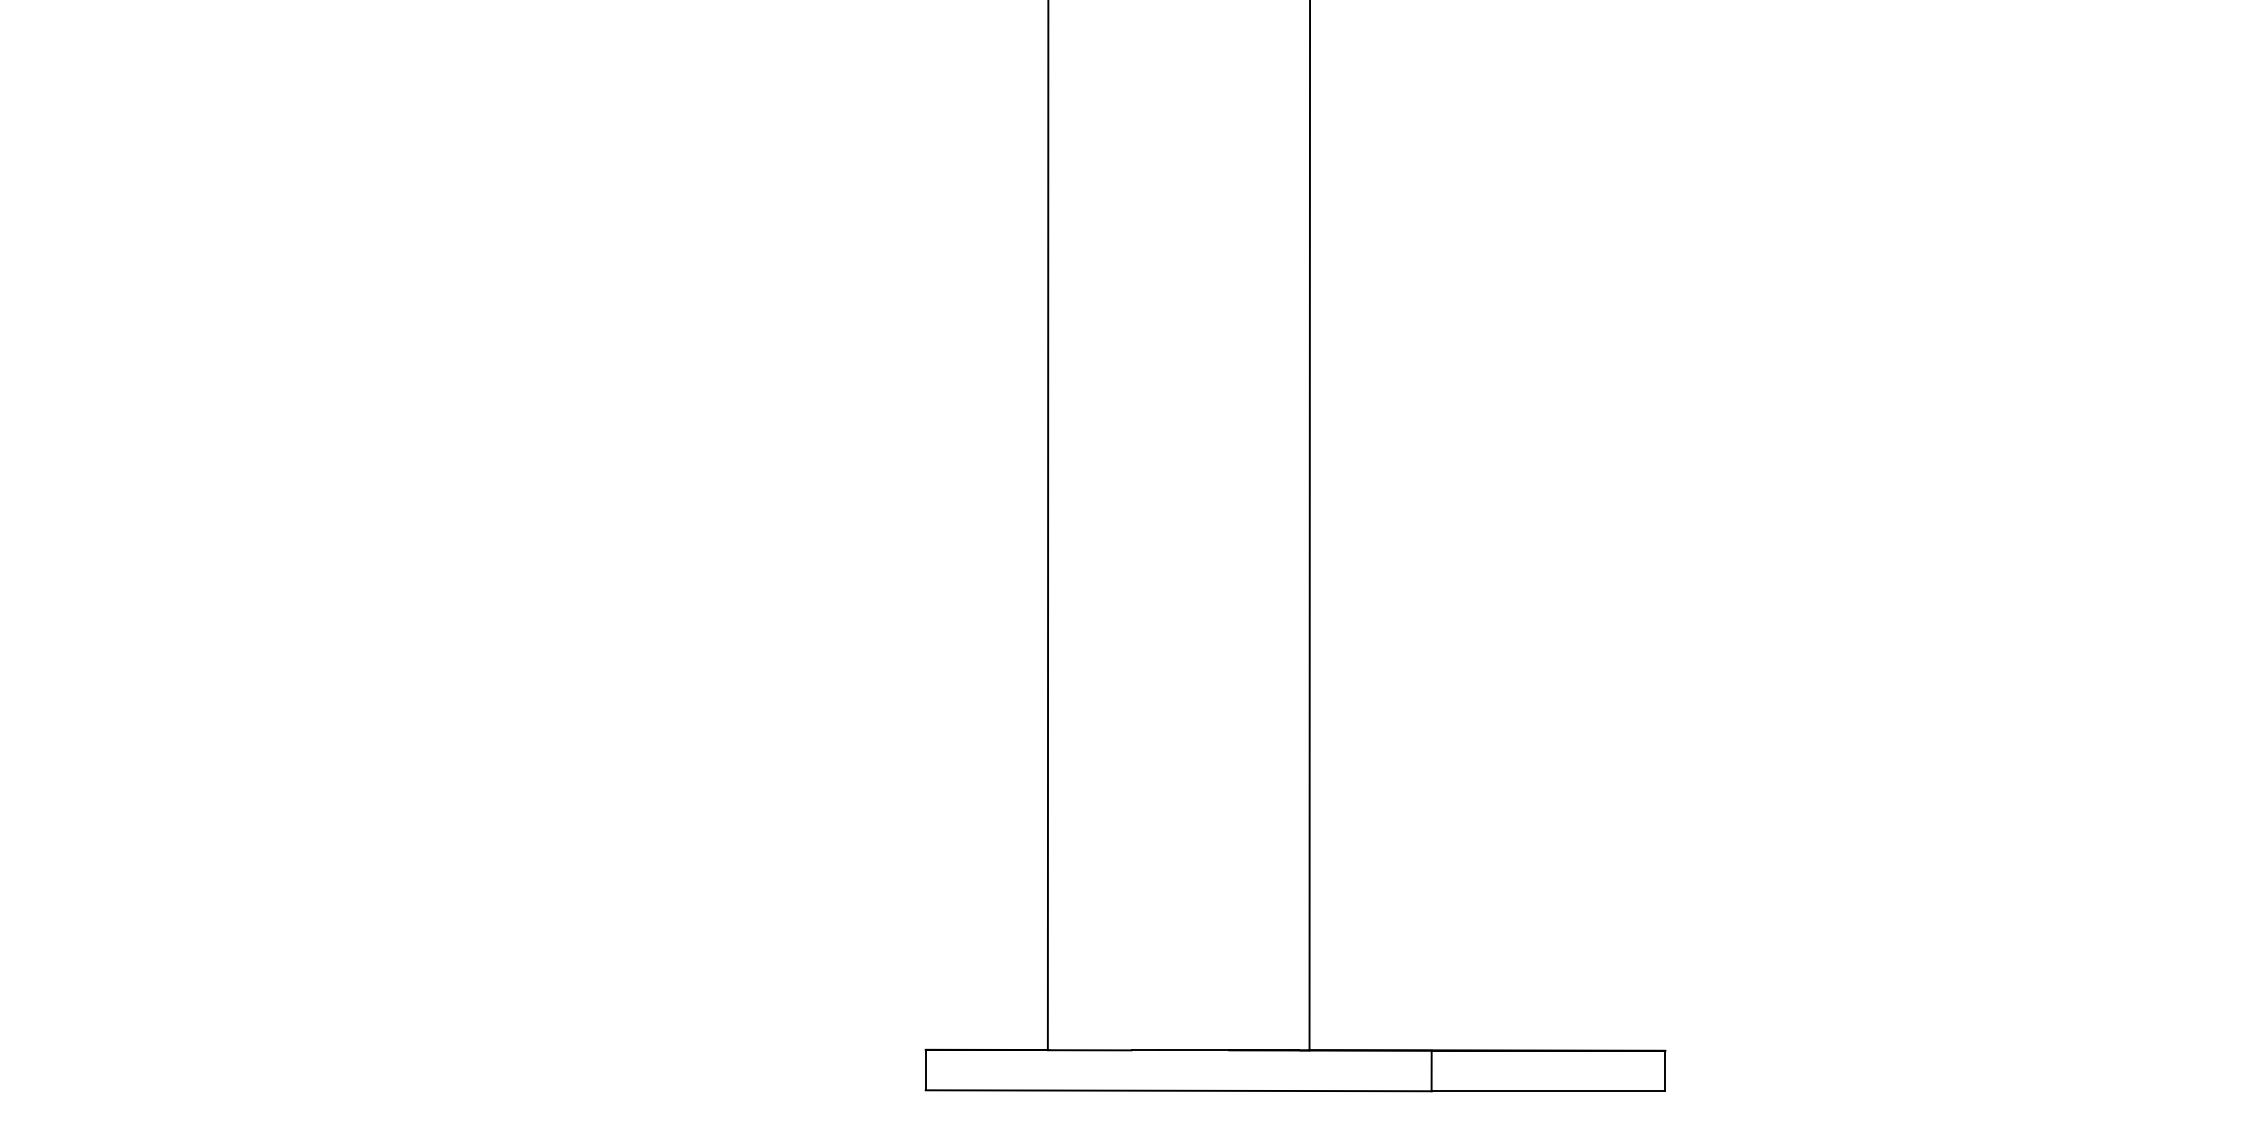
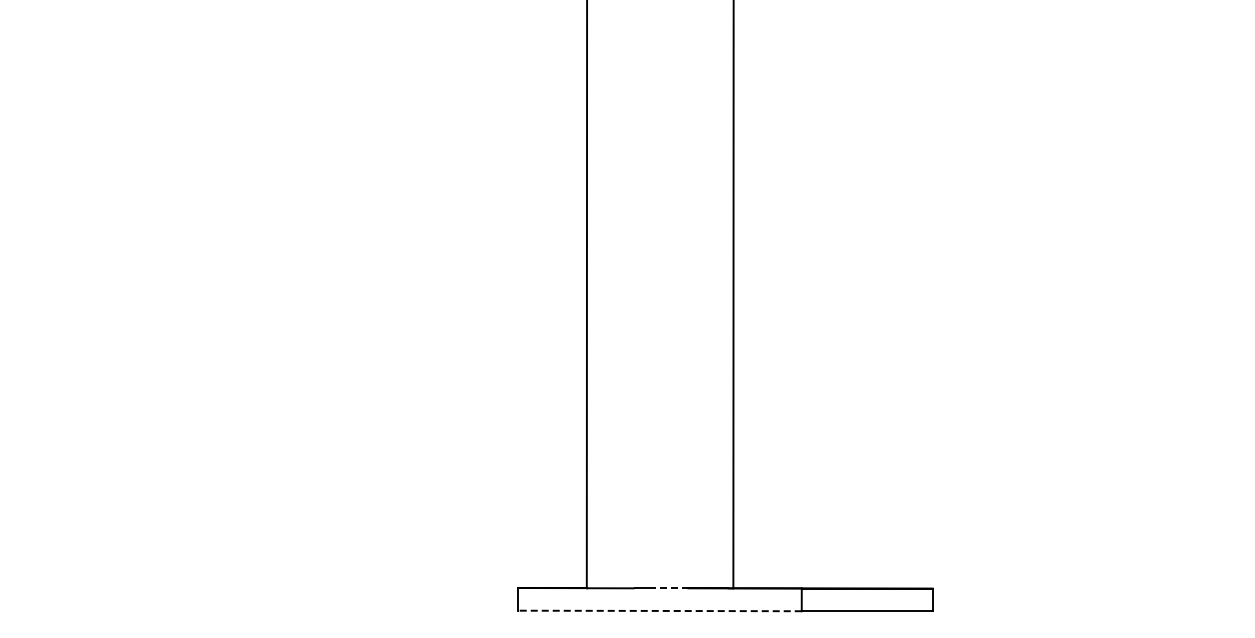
line: (1193, 1050) -> (668, 588), solid -> dashed
line: (1179, 1089) -> (660, 610), solid -> dashed

